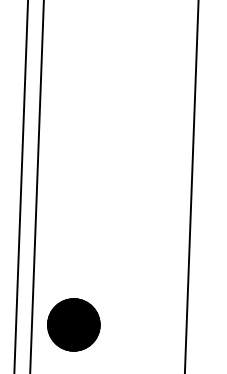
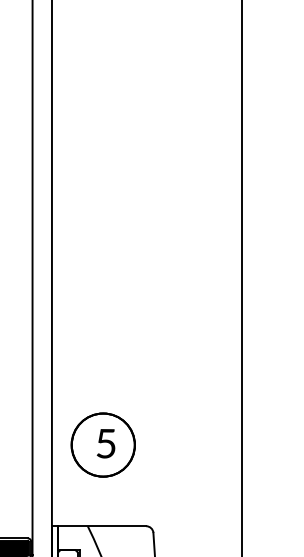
fill: (73, 324) -> (102, 444), removed

